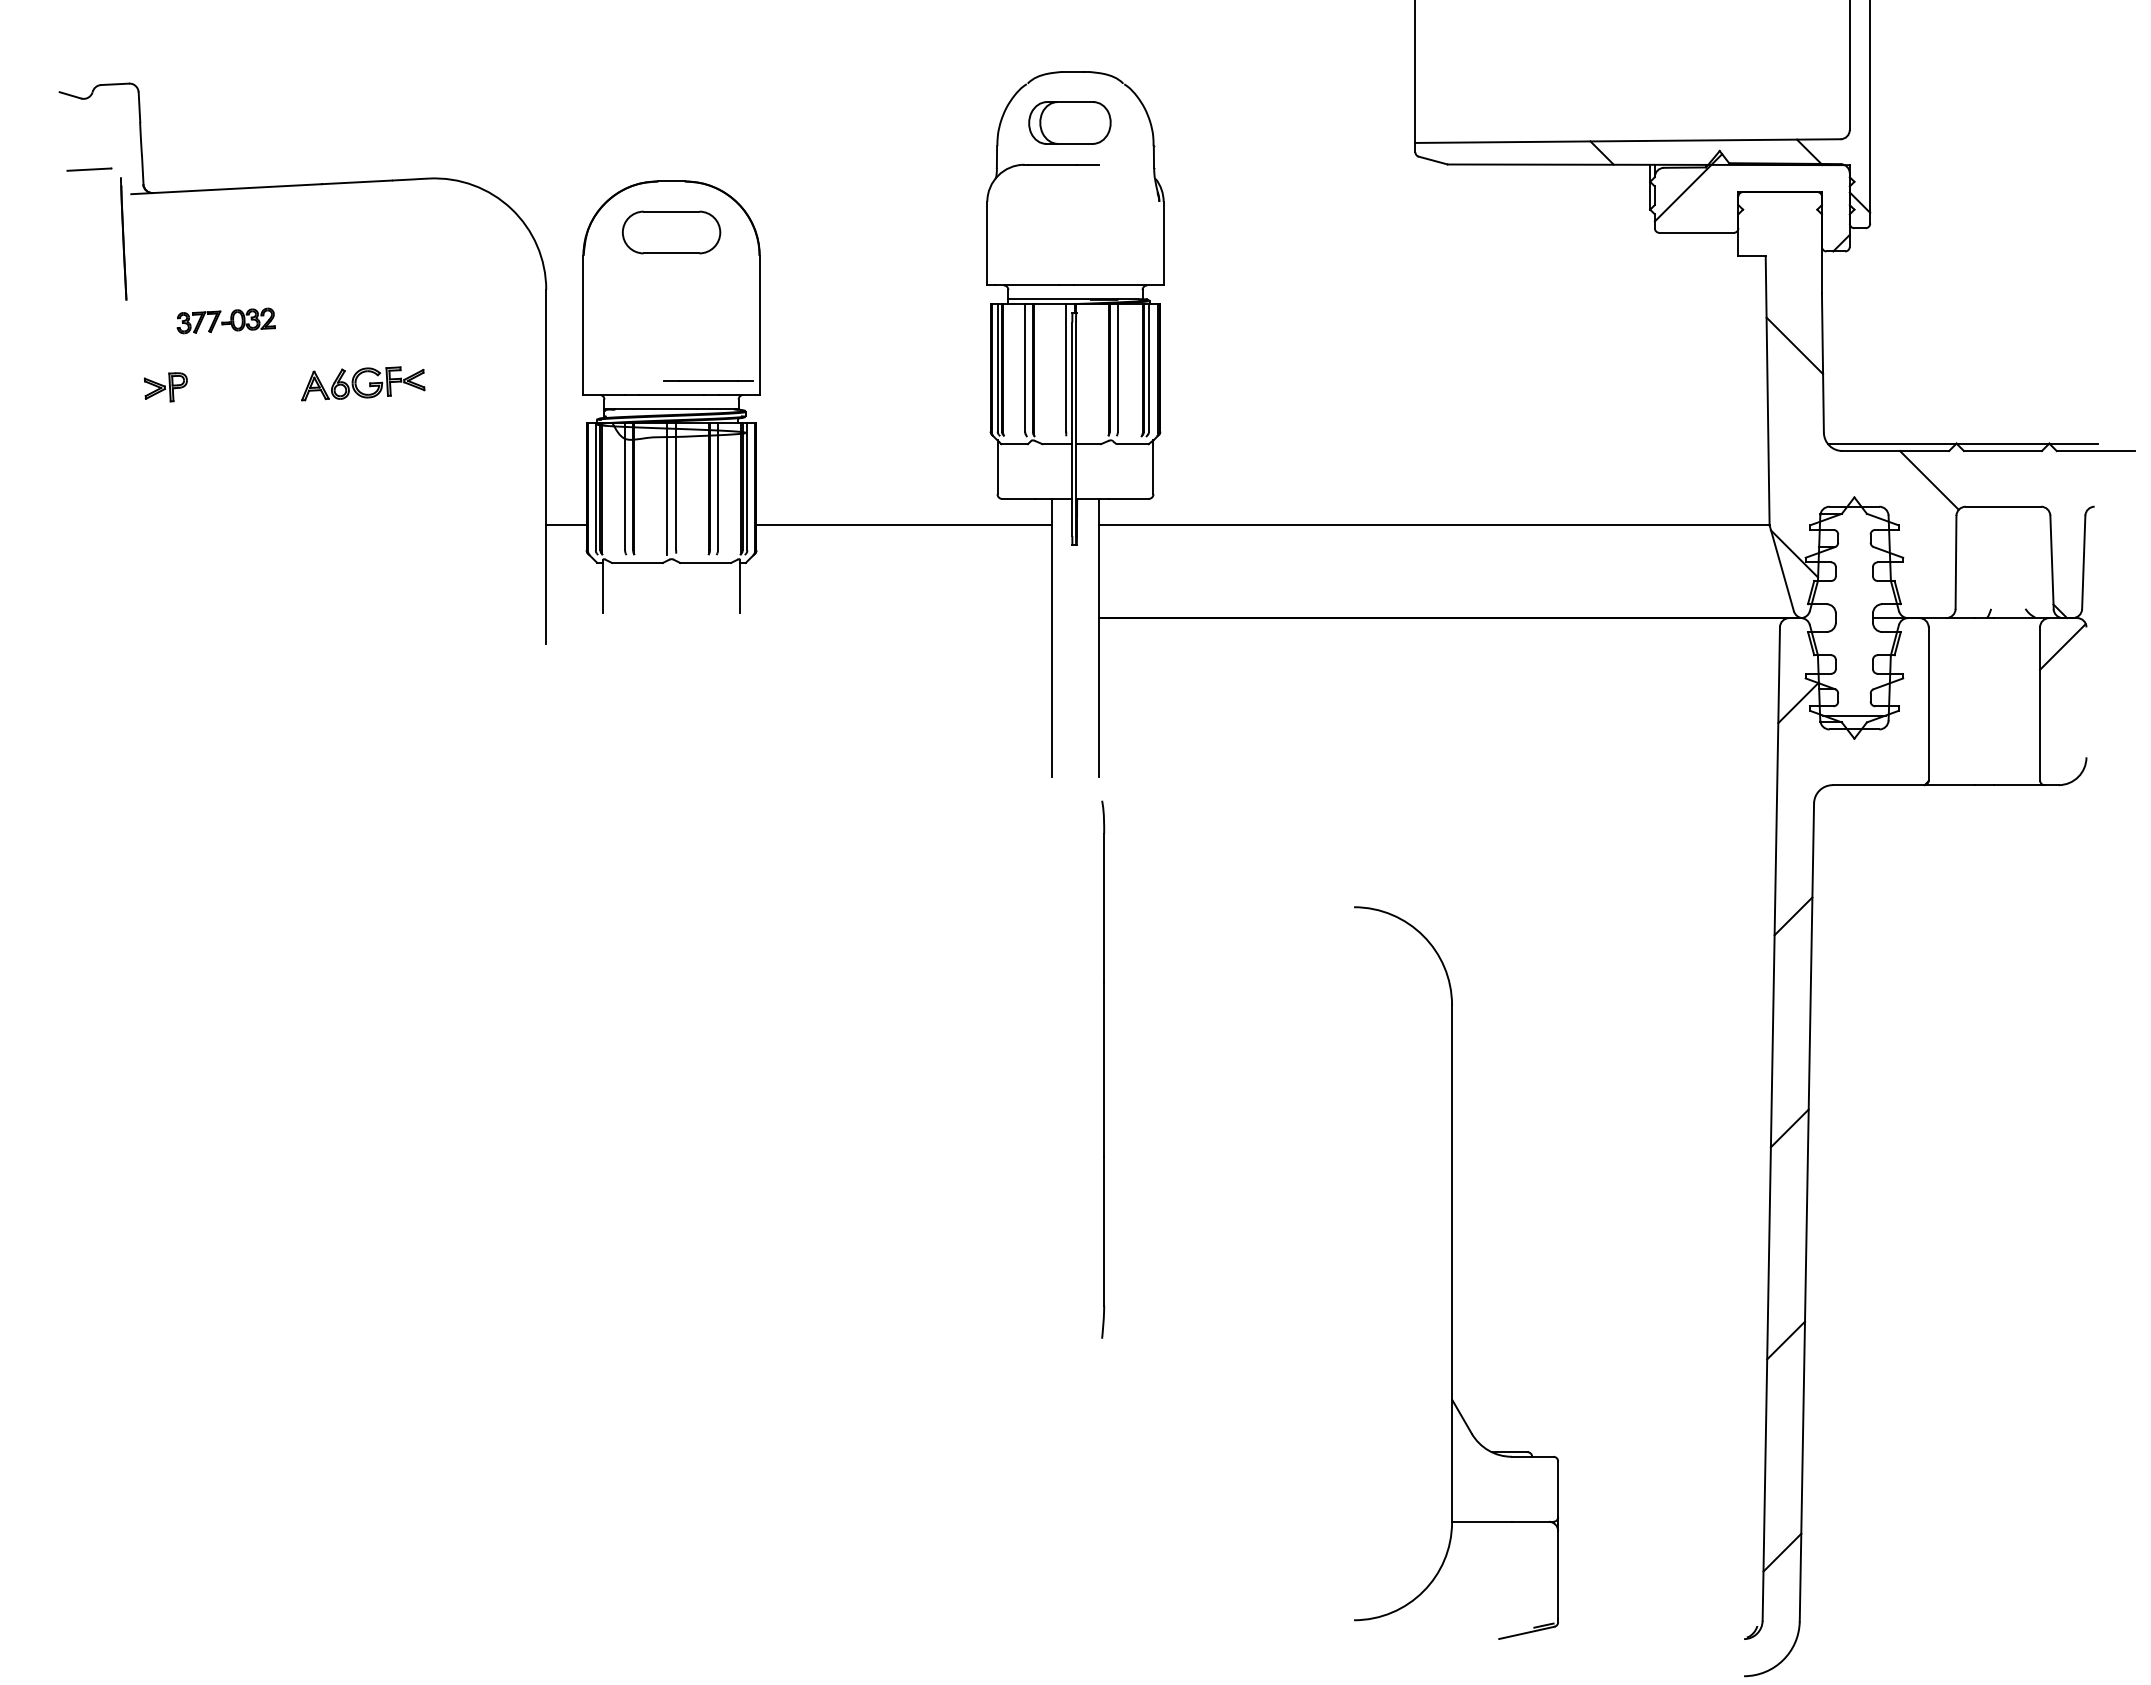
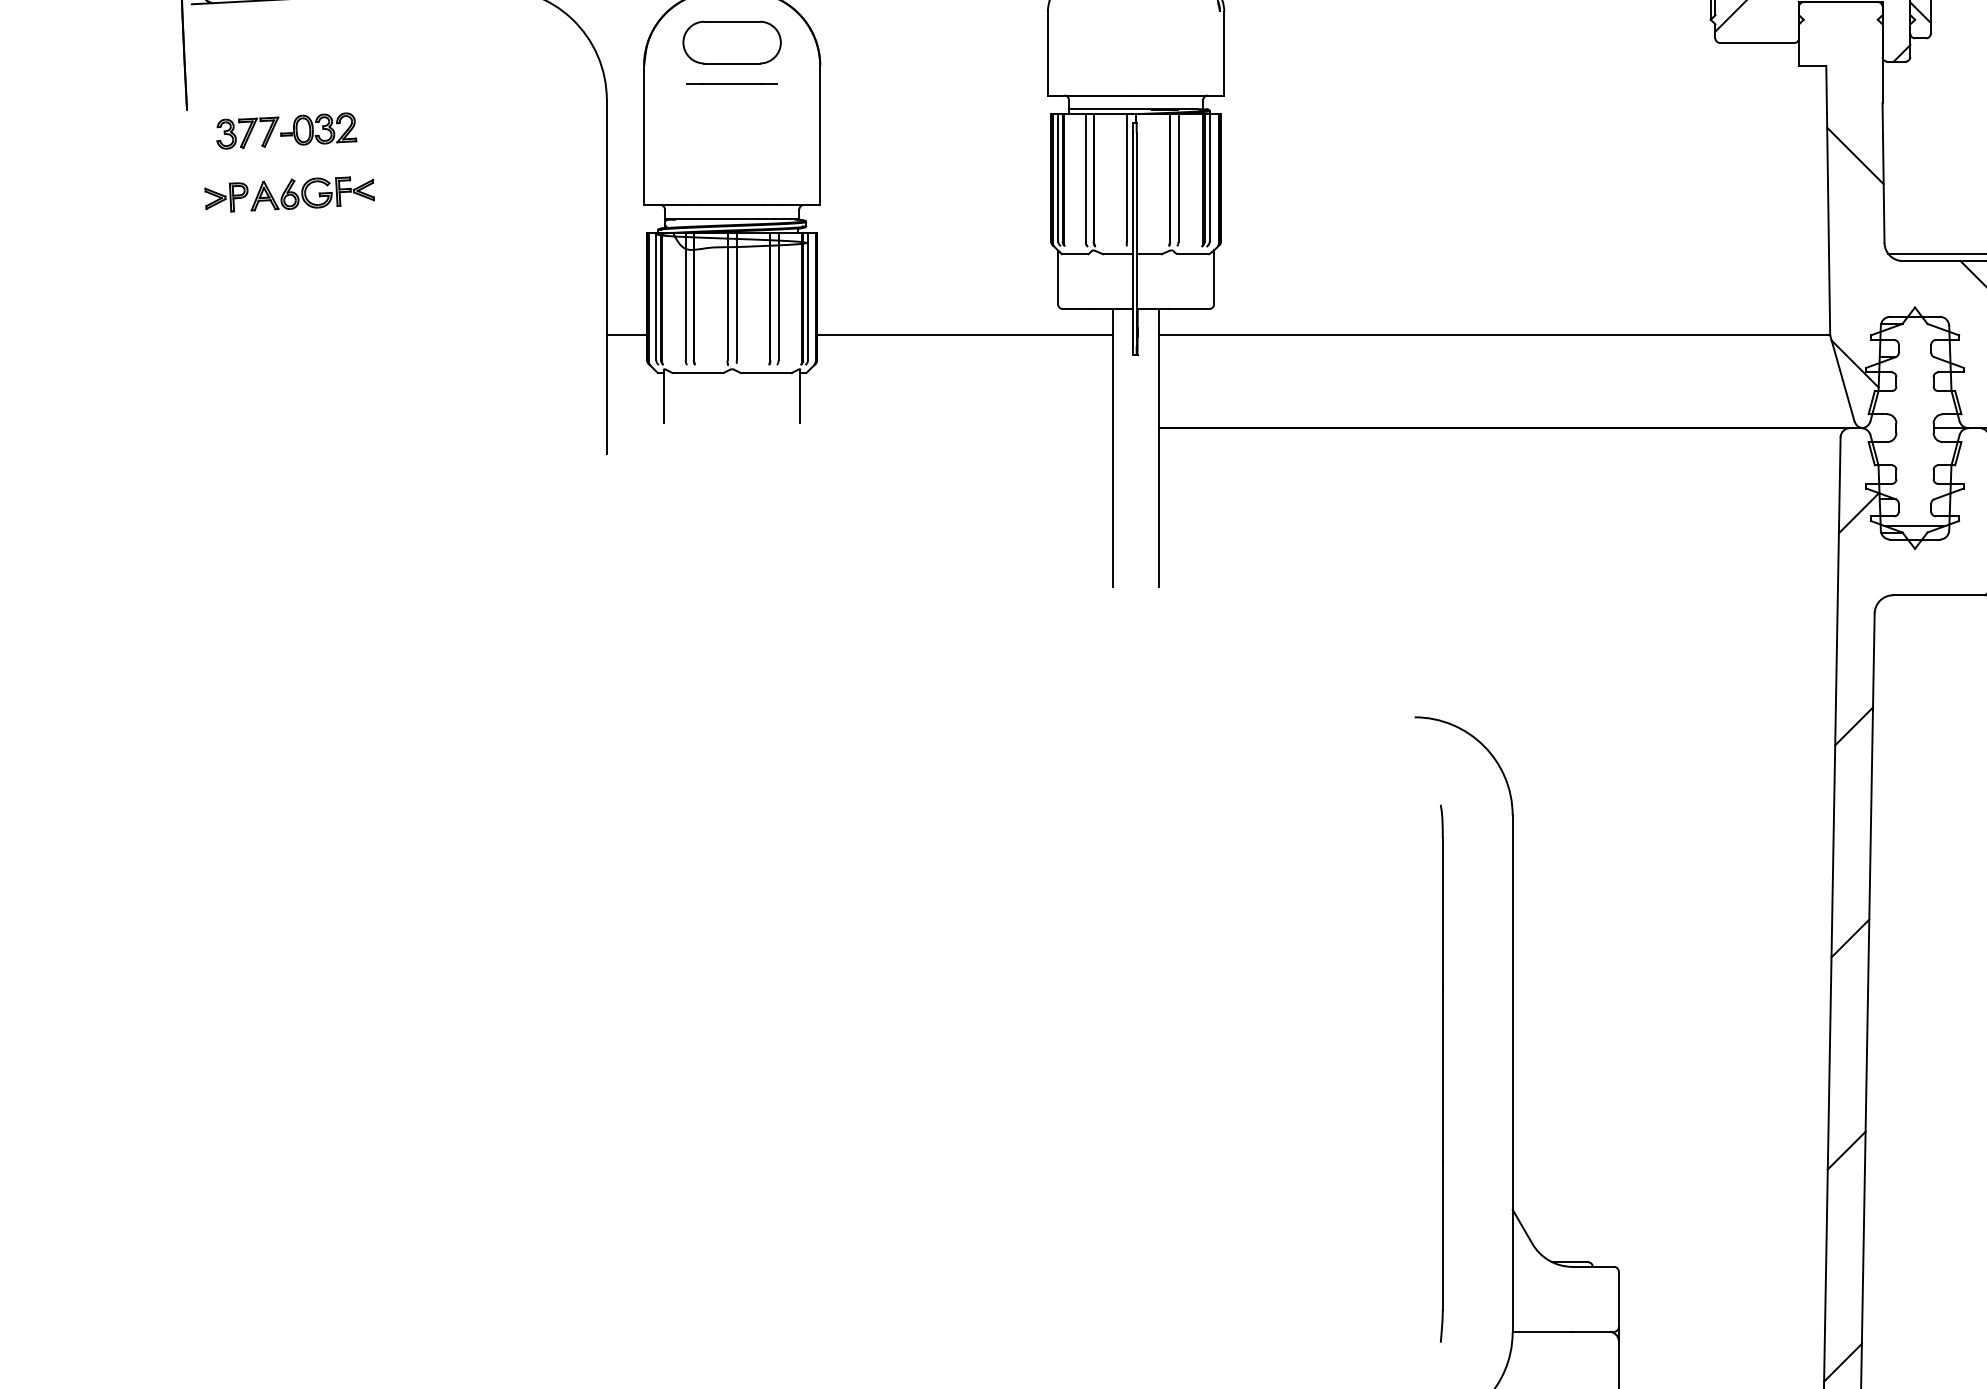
part: (226, 320) -> (287, 130), size x1.43
line: (708, 380) -> (732, 83), moved
part: (363, 383) -> (313, 193), moved
part: (1103, 1069) -> (1442, 1073), moved

